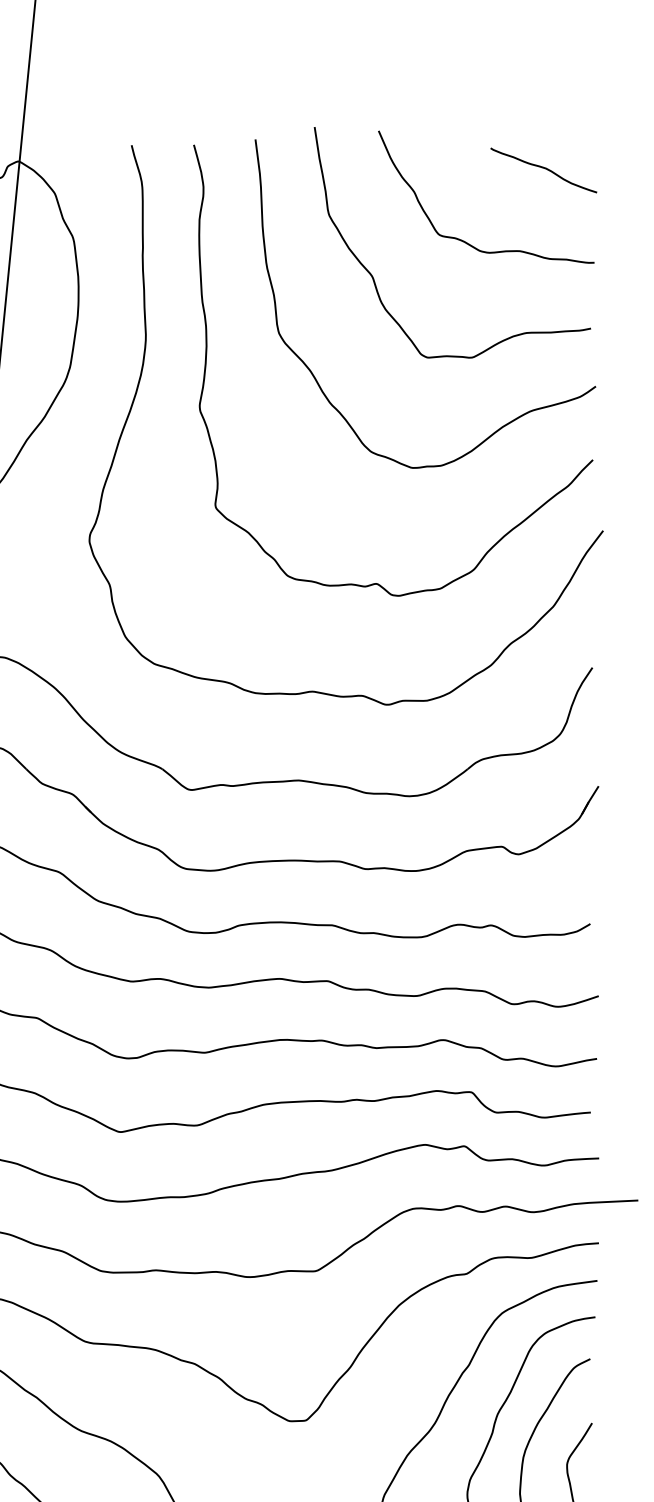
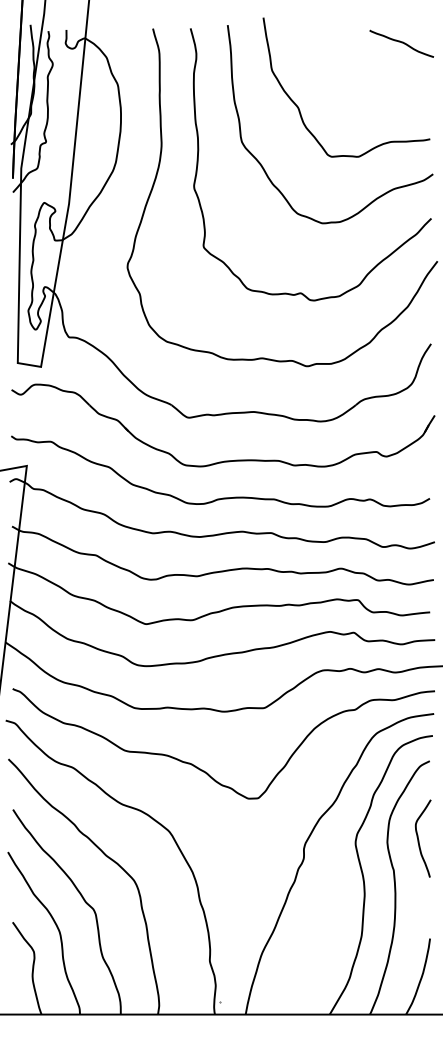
curve: (463, 239) -> (353, 85), removed

